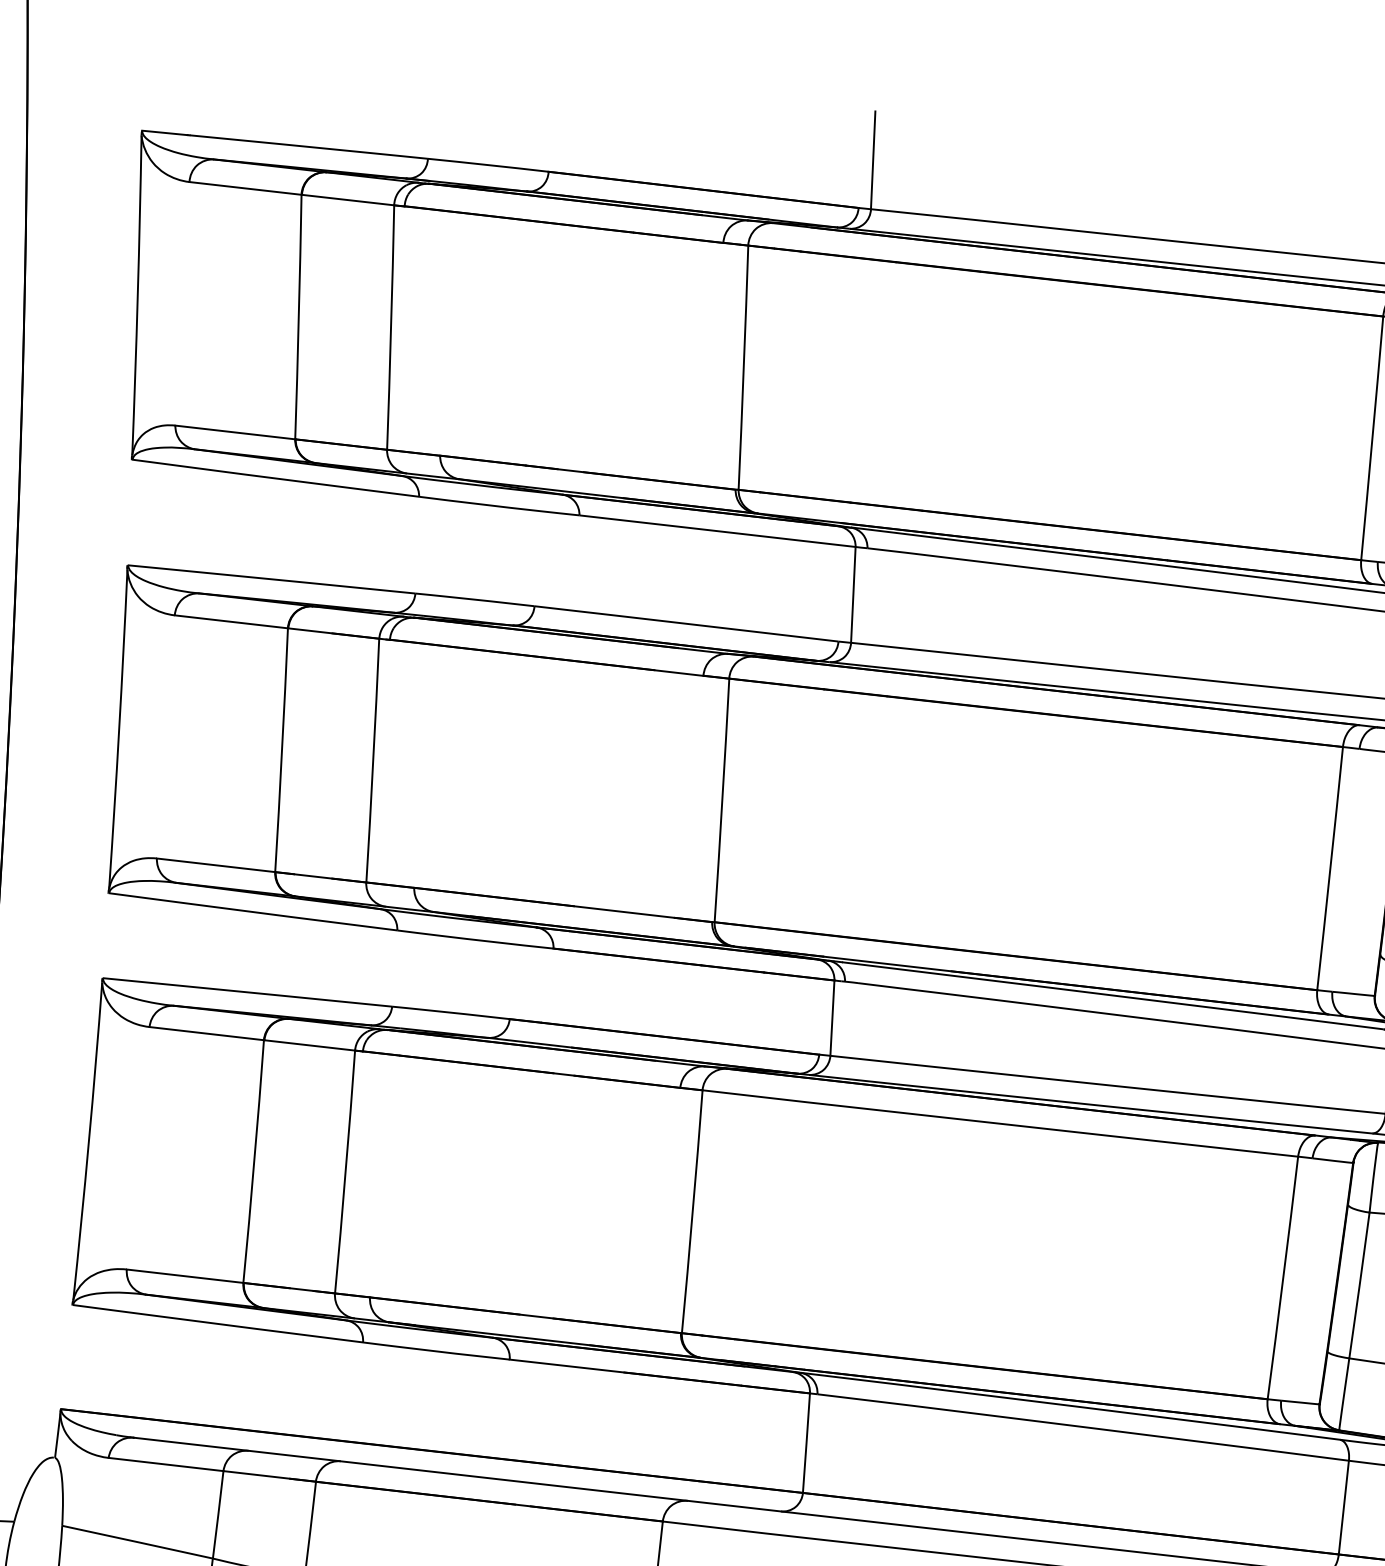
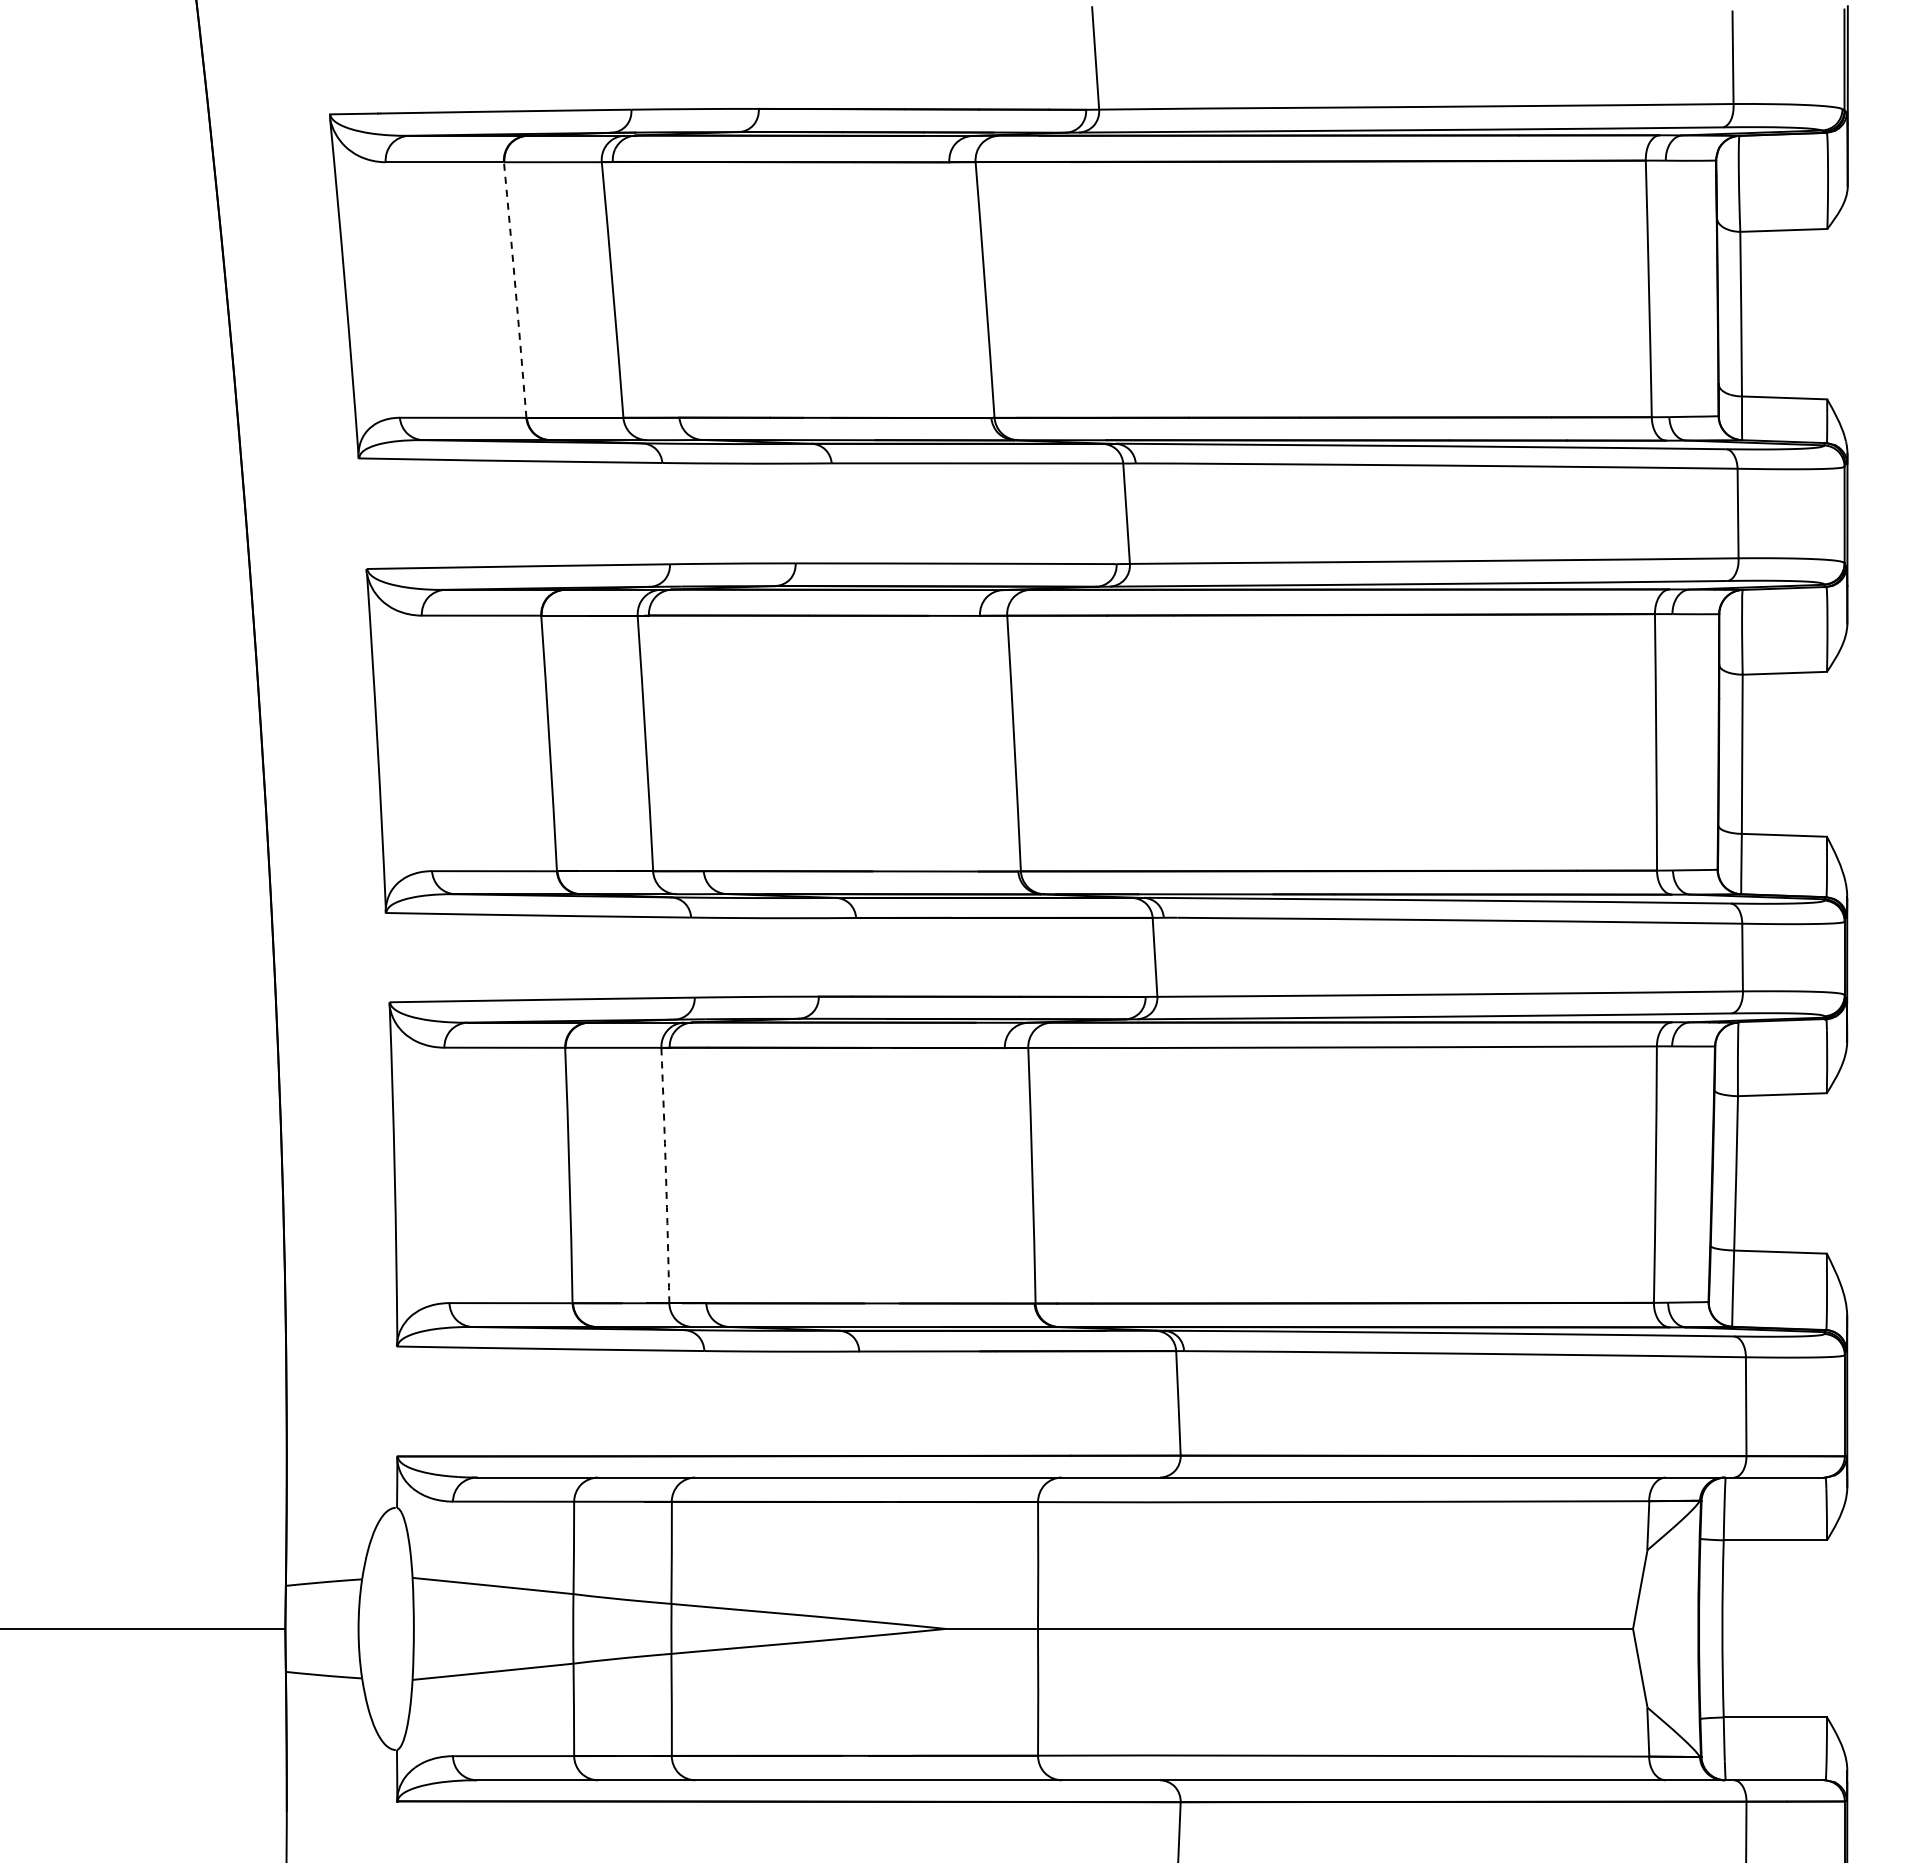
arc: (298, 317) -> (515, 290), solid -> dashed
arc: (346, 1172) -> (666, 1175), solid -> dashed

